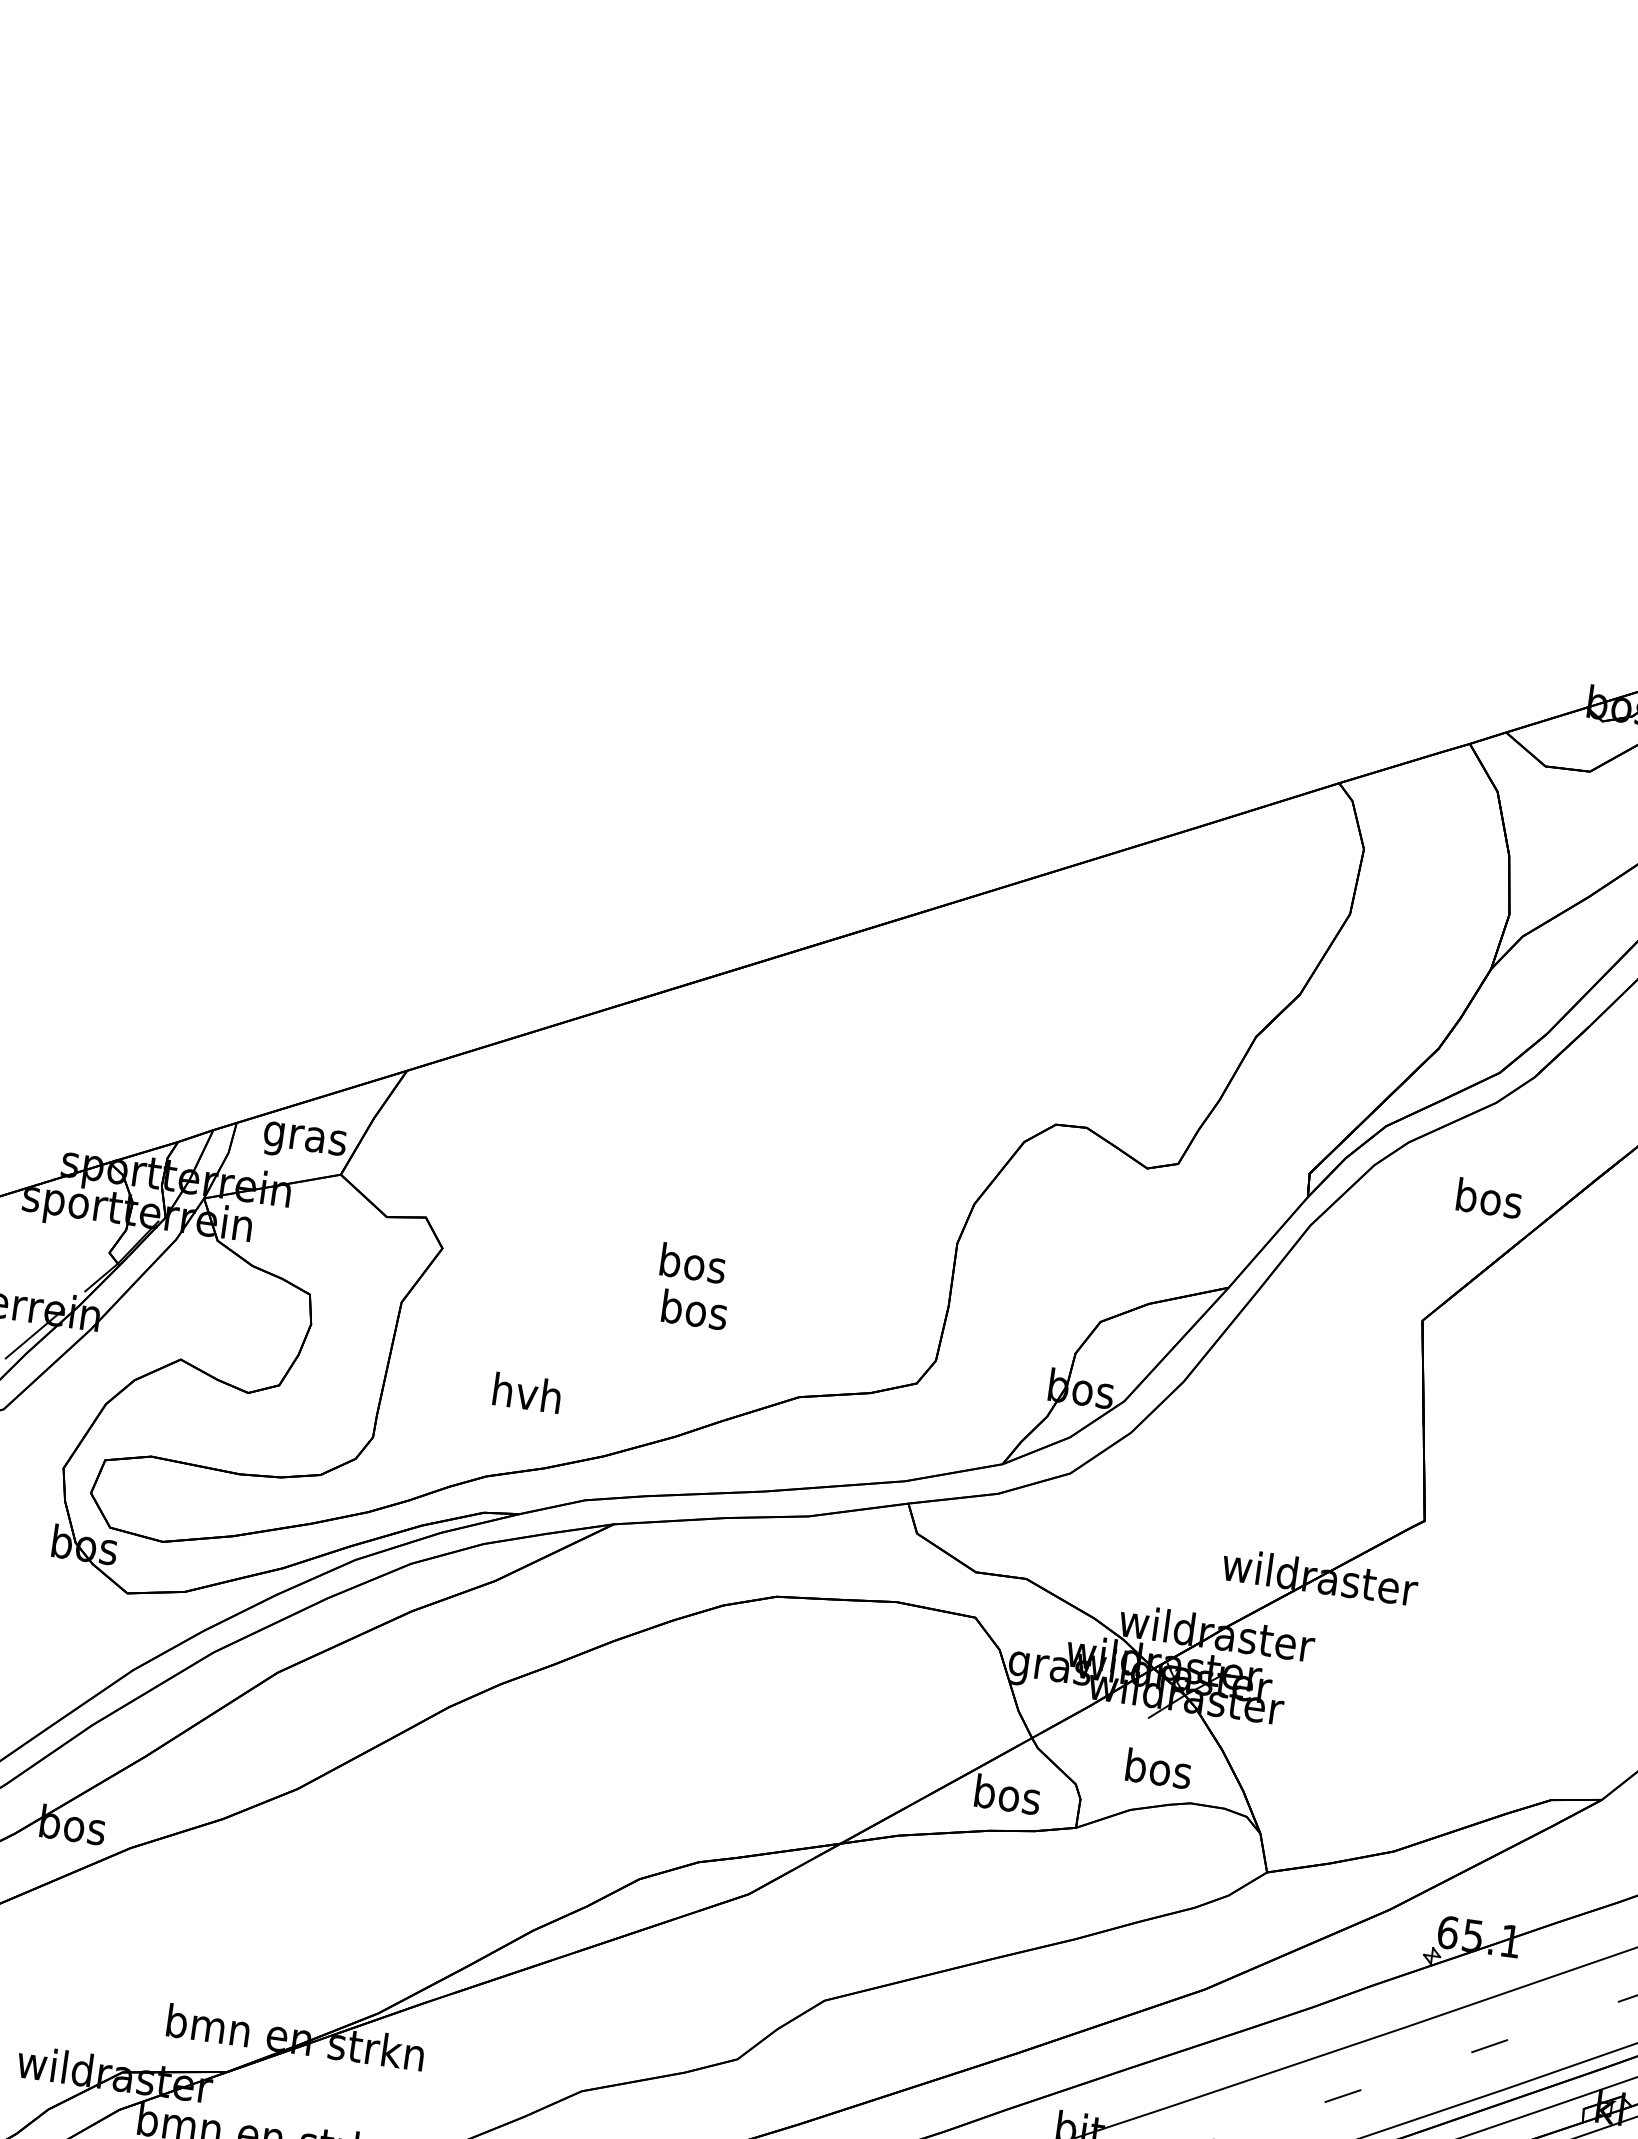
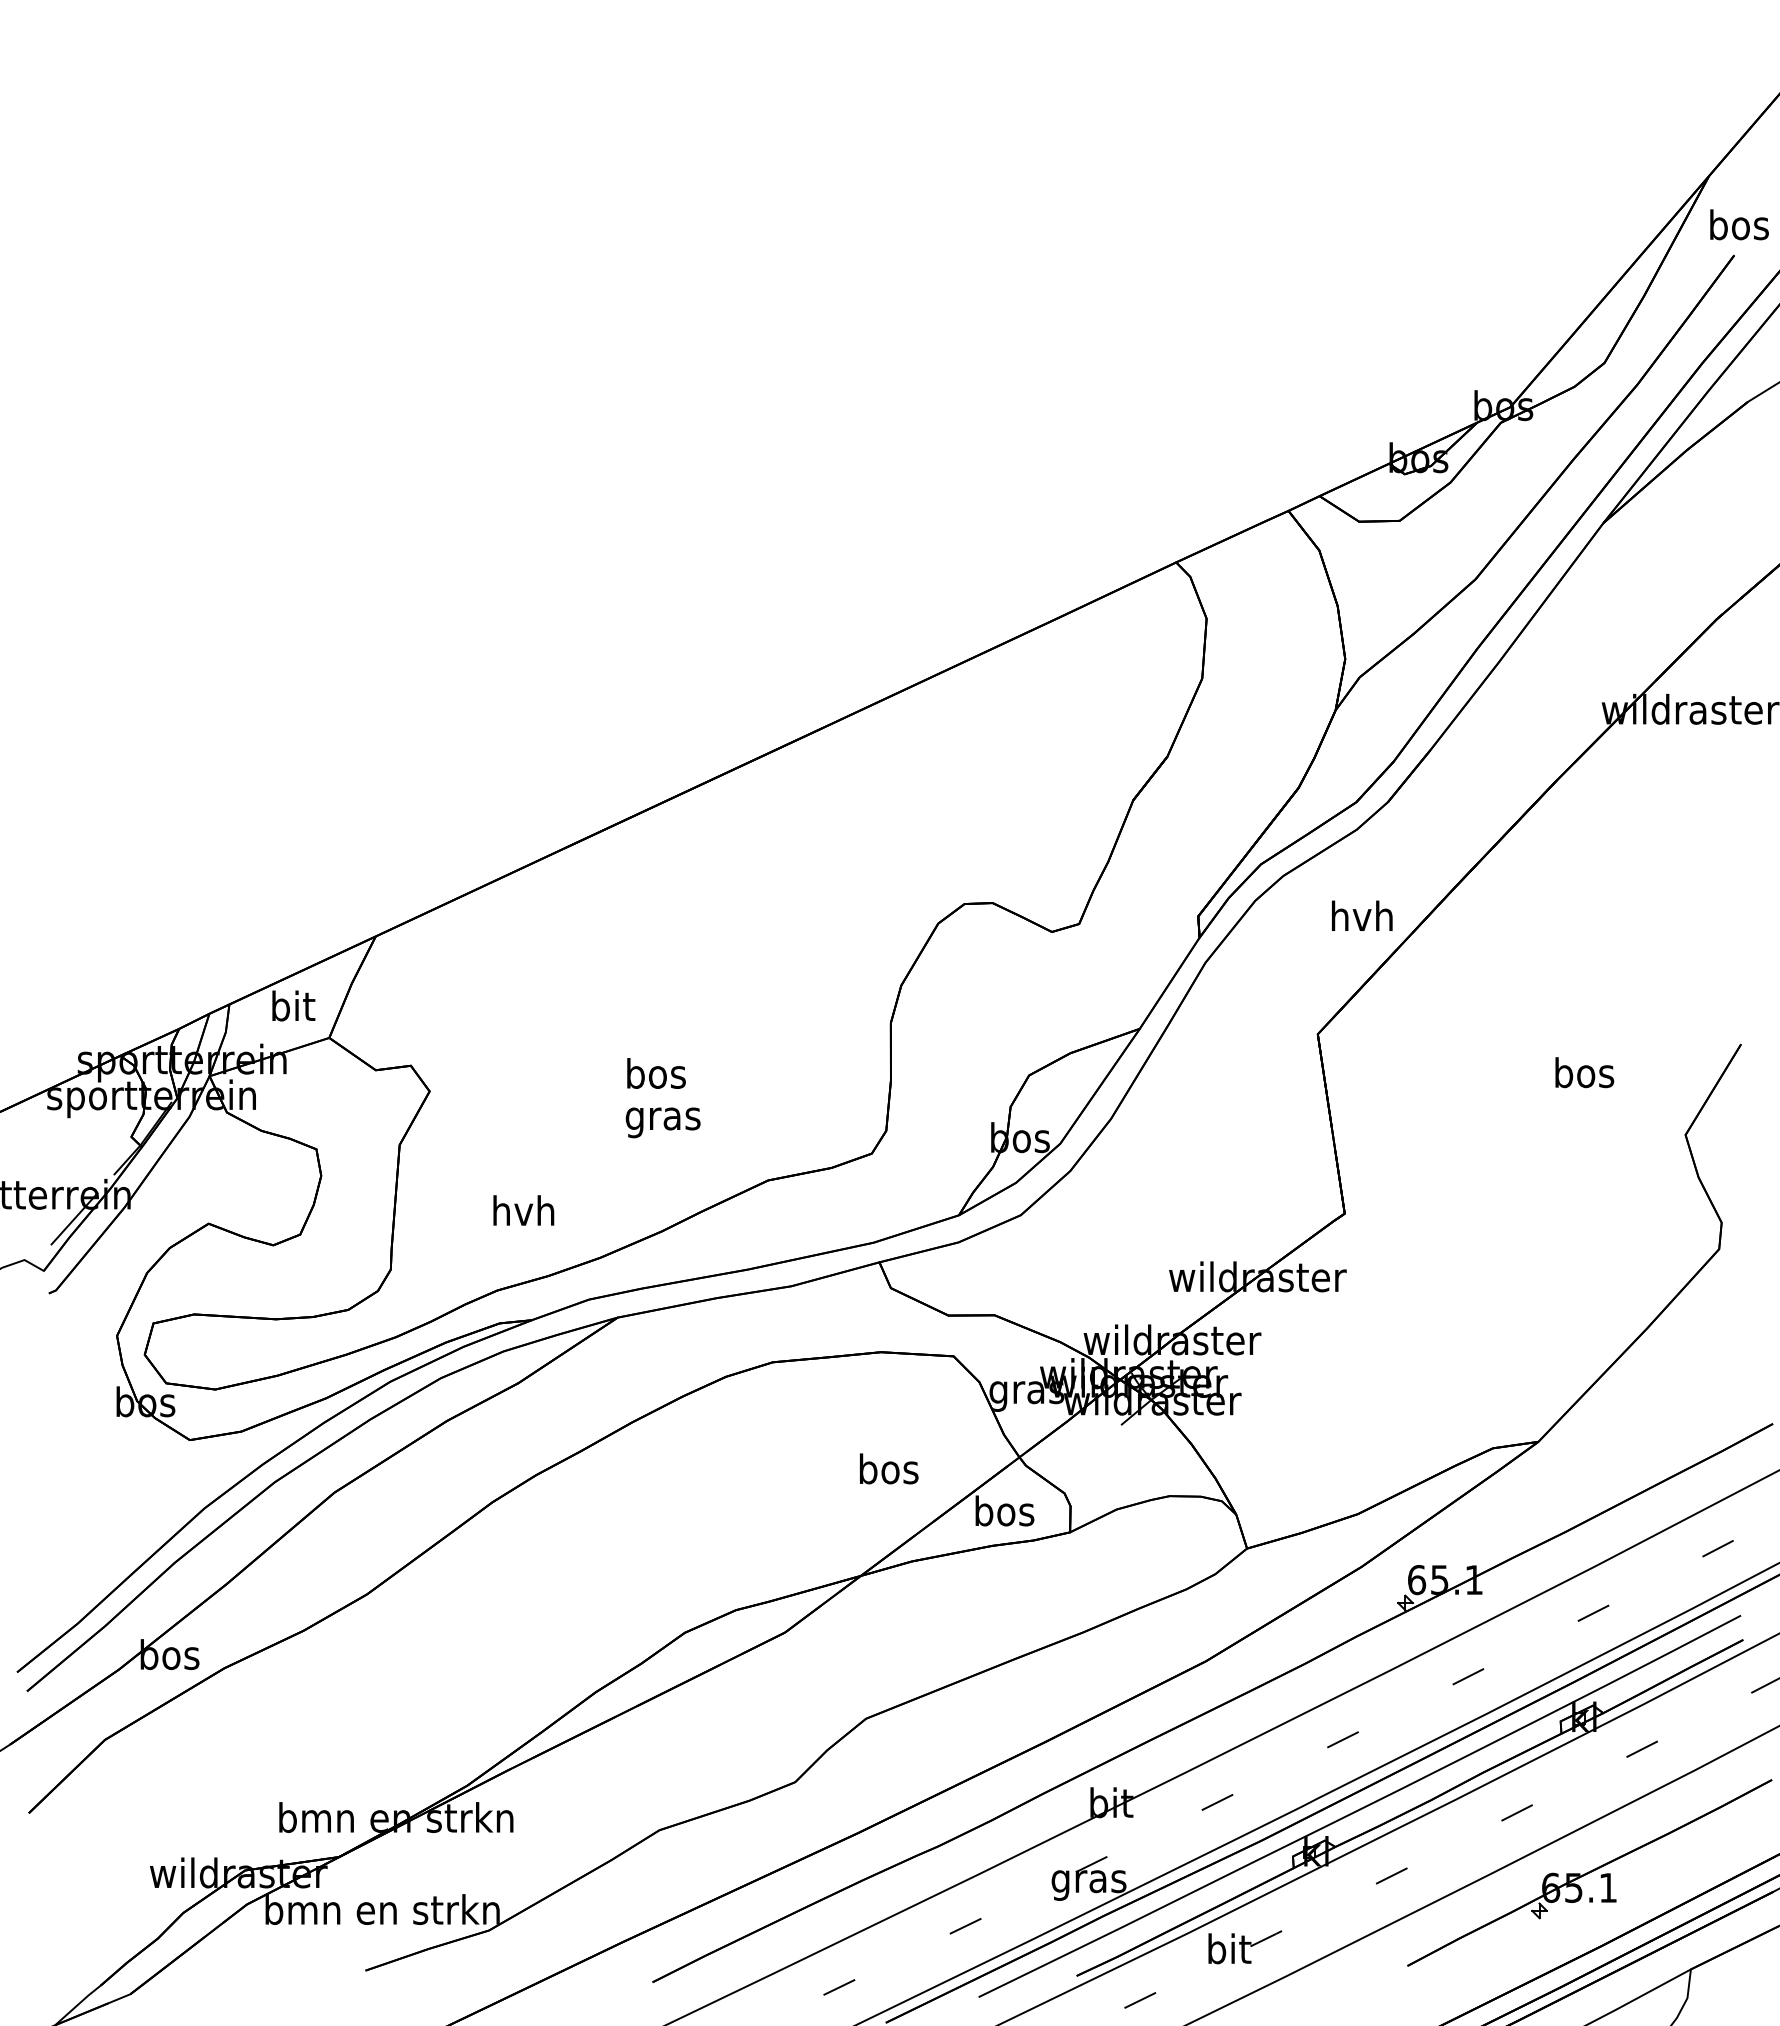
text: (304, 1138) -> (292, 1009), gras -> bit
text: (1488, 1197) -> (1361, 915), bos -> hvh
text: (693, 1313) -> (662, 1118), bos -> gras
text: (1159, 1768) -> (889, 1468), moved

